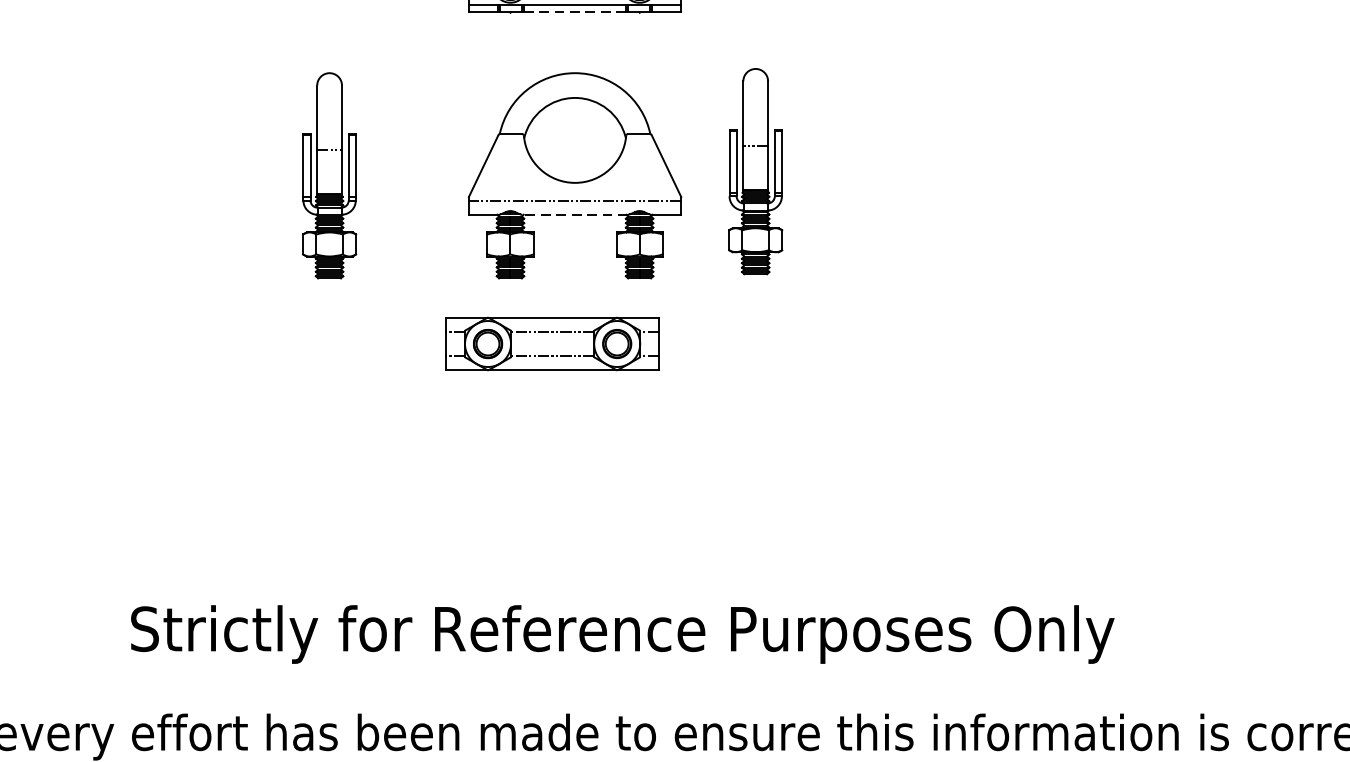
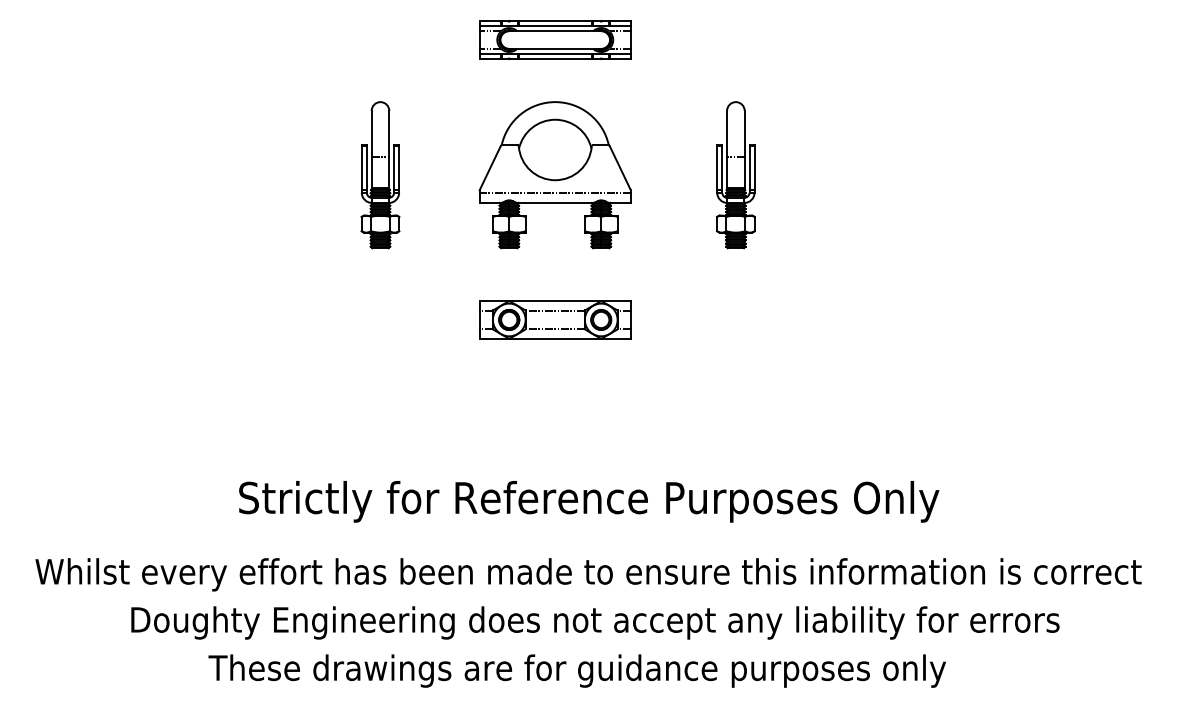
line: (573, 11) -> (554, 58), dashed -> solid
part: (755, 172) -> (735, 175), moved
line: (575, 214) -> (555, 202), dashed -> solid
part: (552, 343) -> (555, 319), moved

